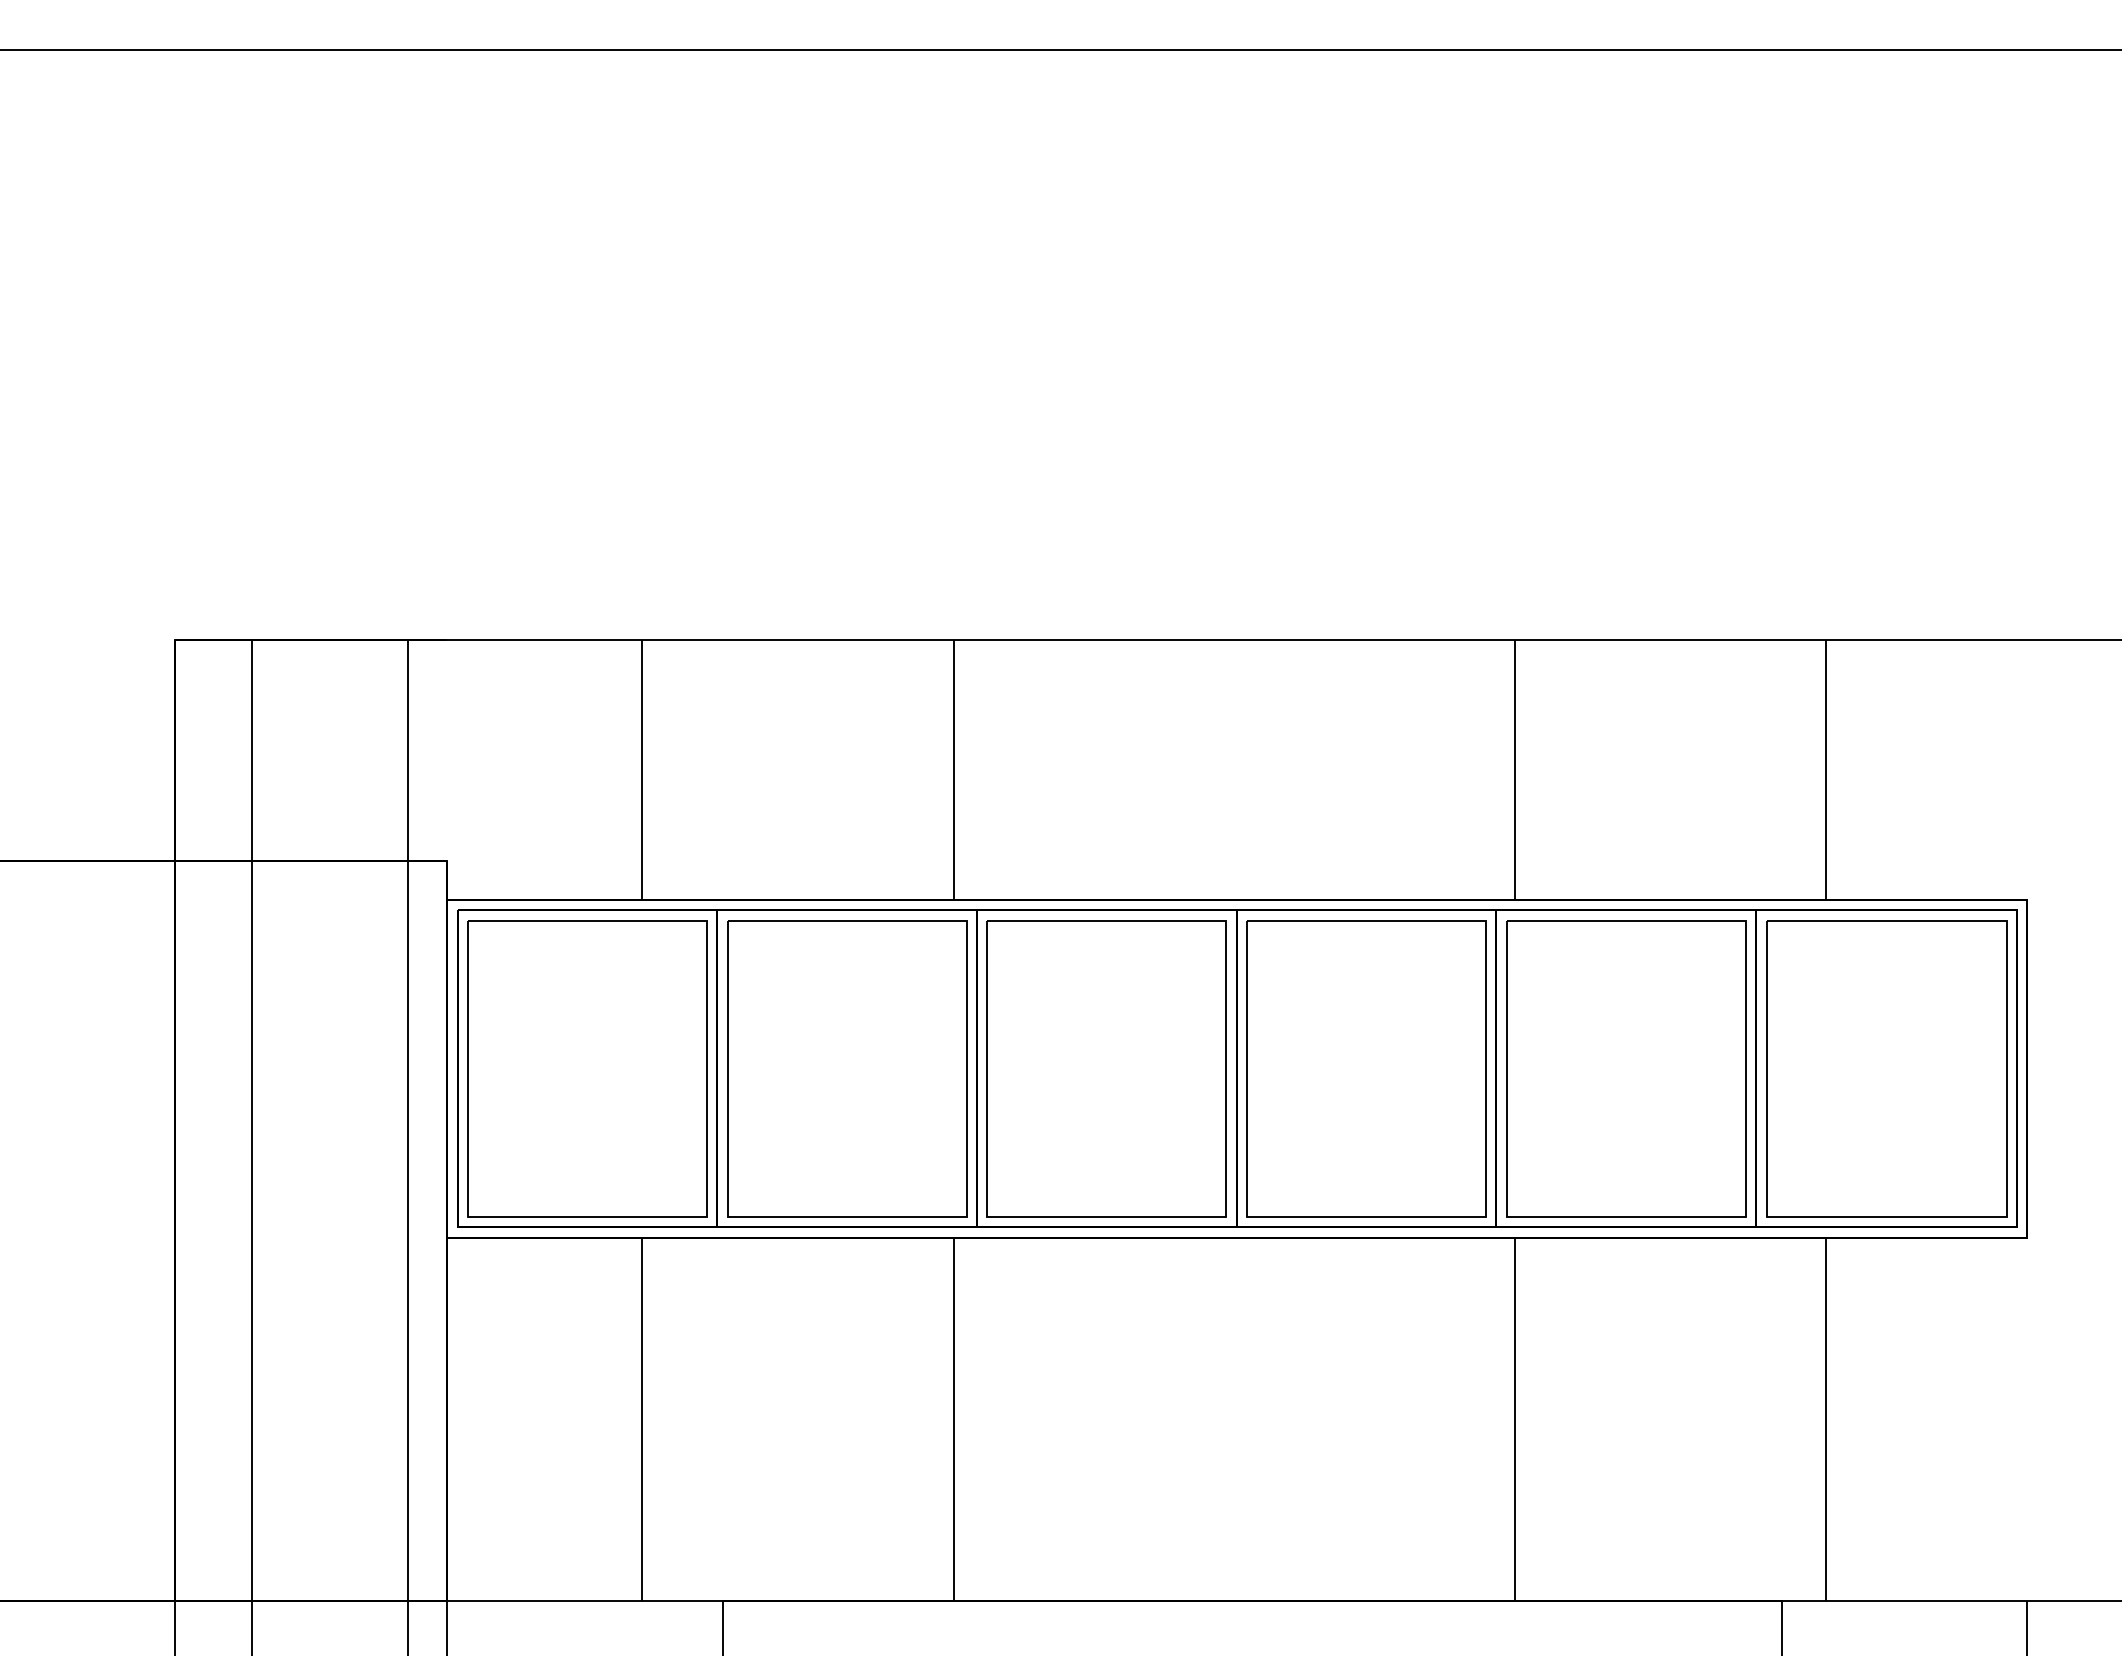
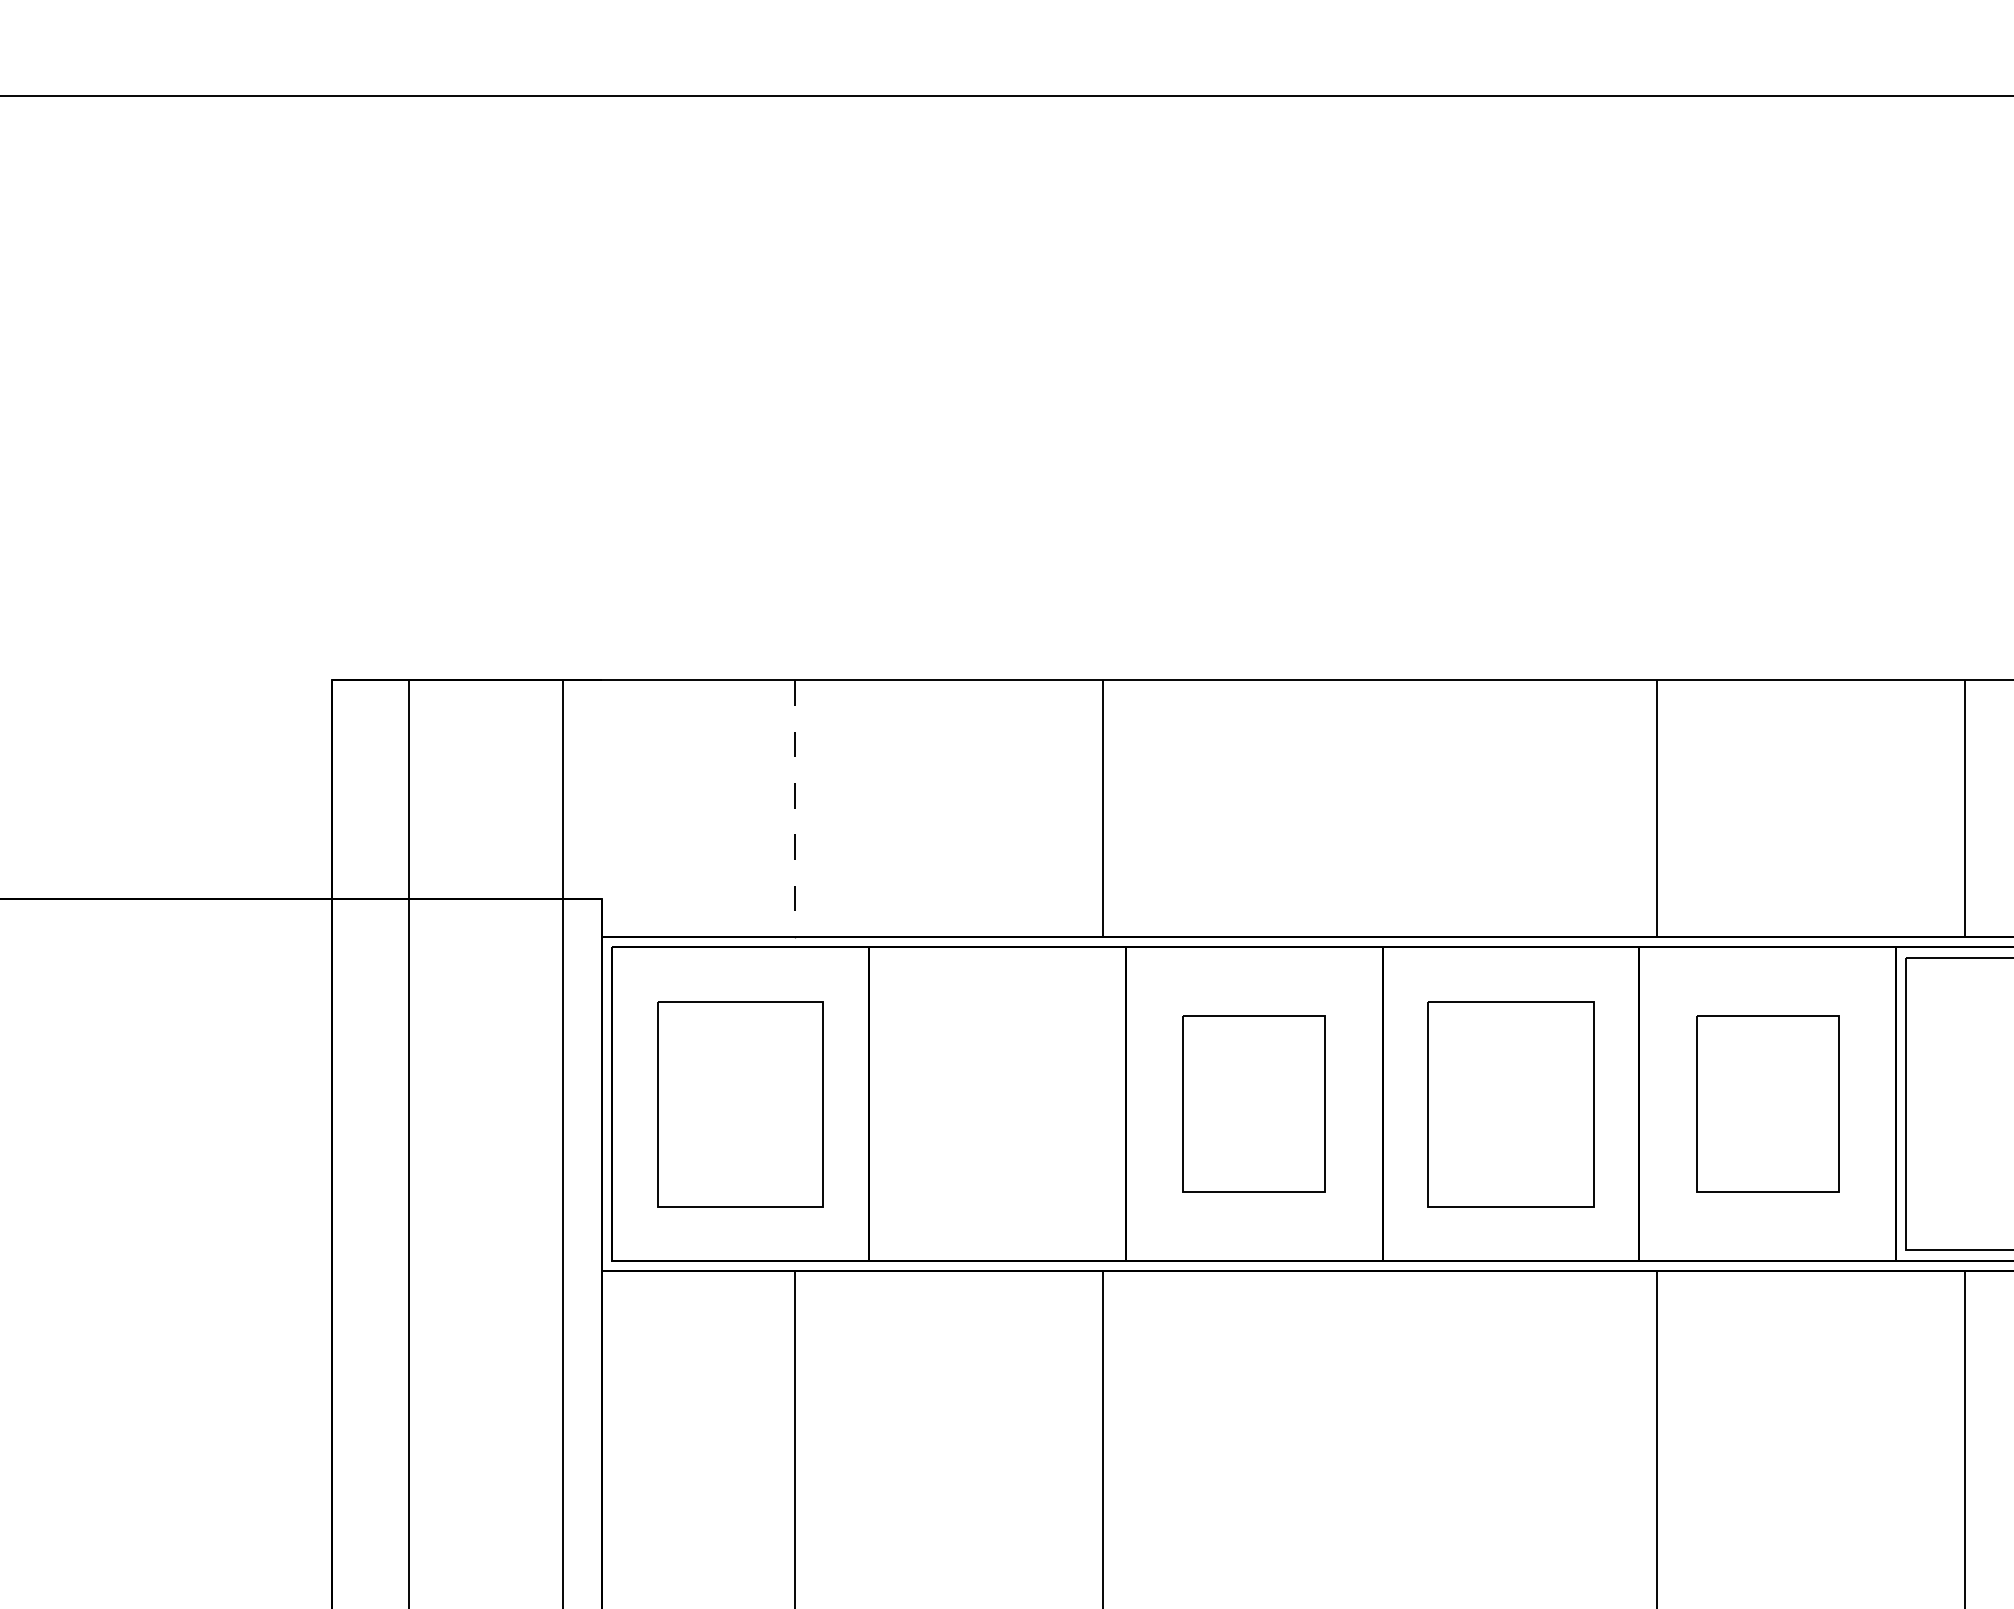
line: (642, 770) -> (795, 809), solid -> dashed
part: (587, 1068) -> (740, 1103), size x0.7
part: (847, 1068) -> (997, 1103), removed
part: (1106, 1068) -> (1253, 1103), size x0.6
part: (1366, 1068) -> (1510, 1103), size x0.7
part: (1626, 1068) -> (1767, 1103), size x0.6

